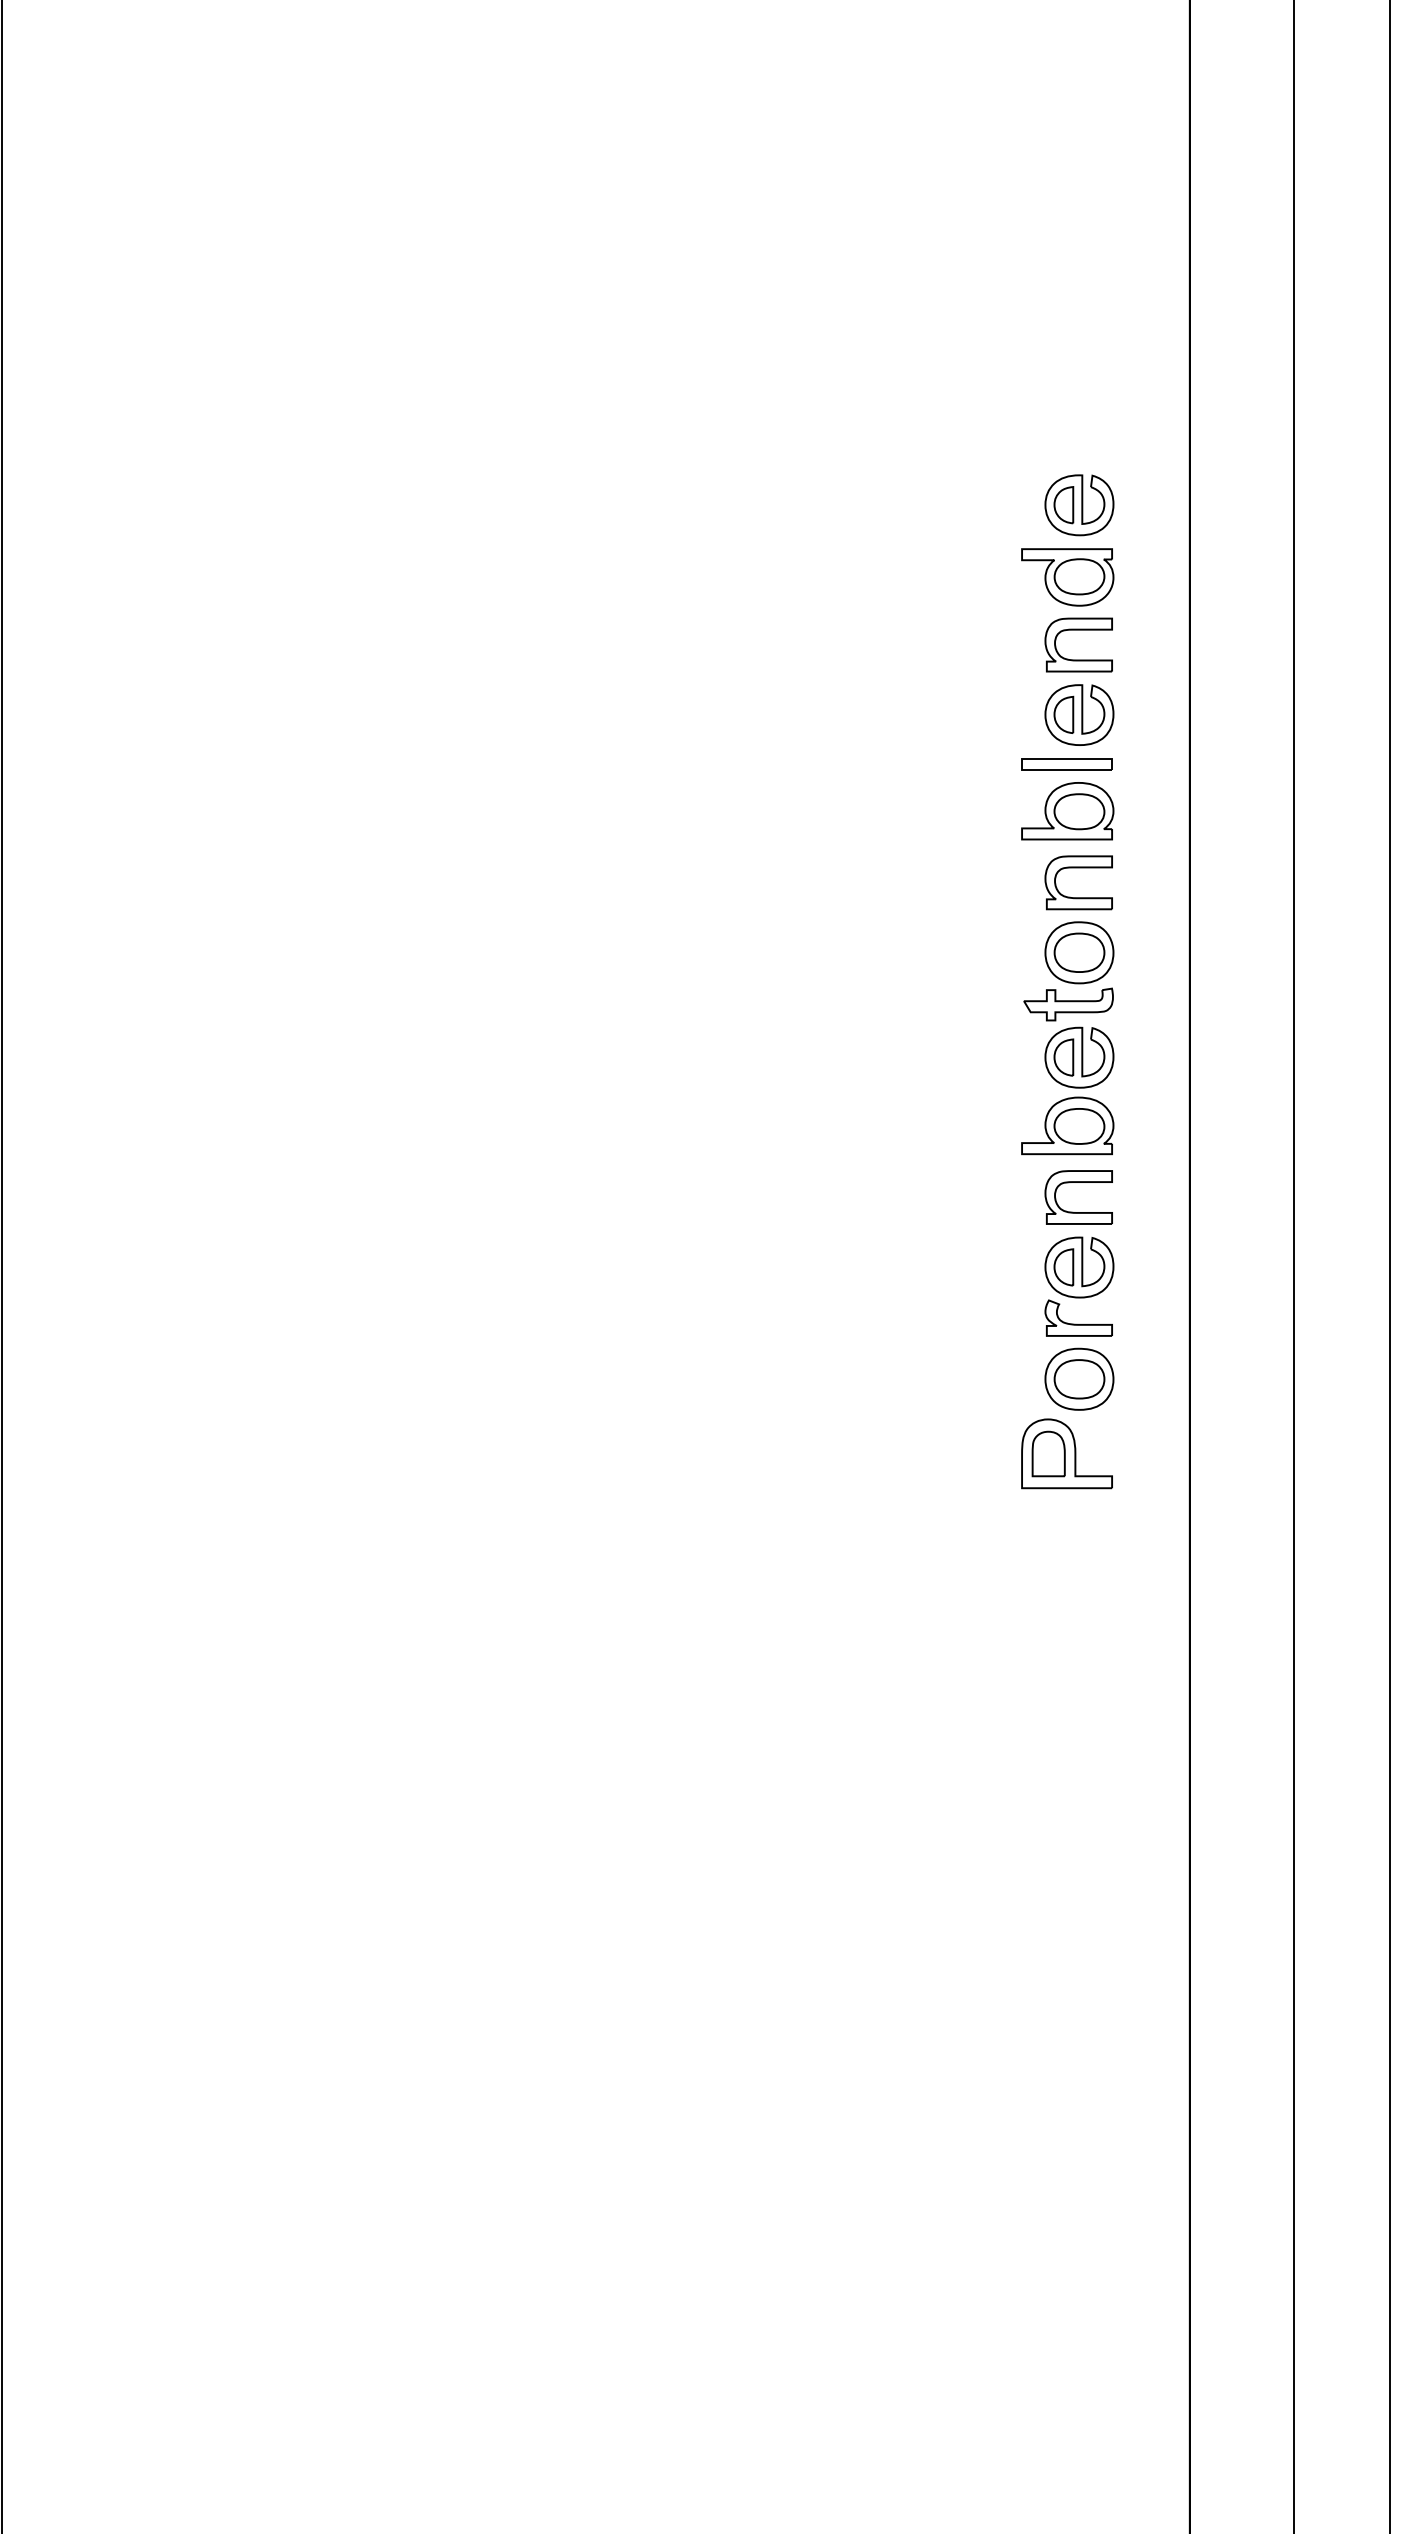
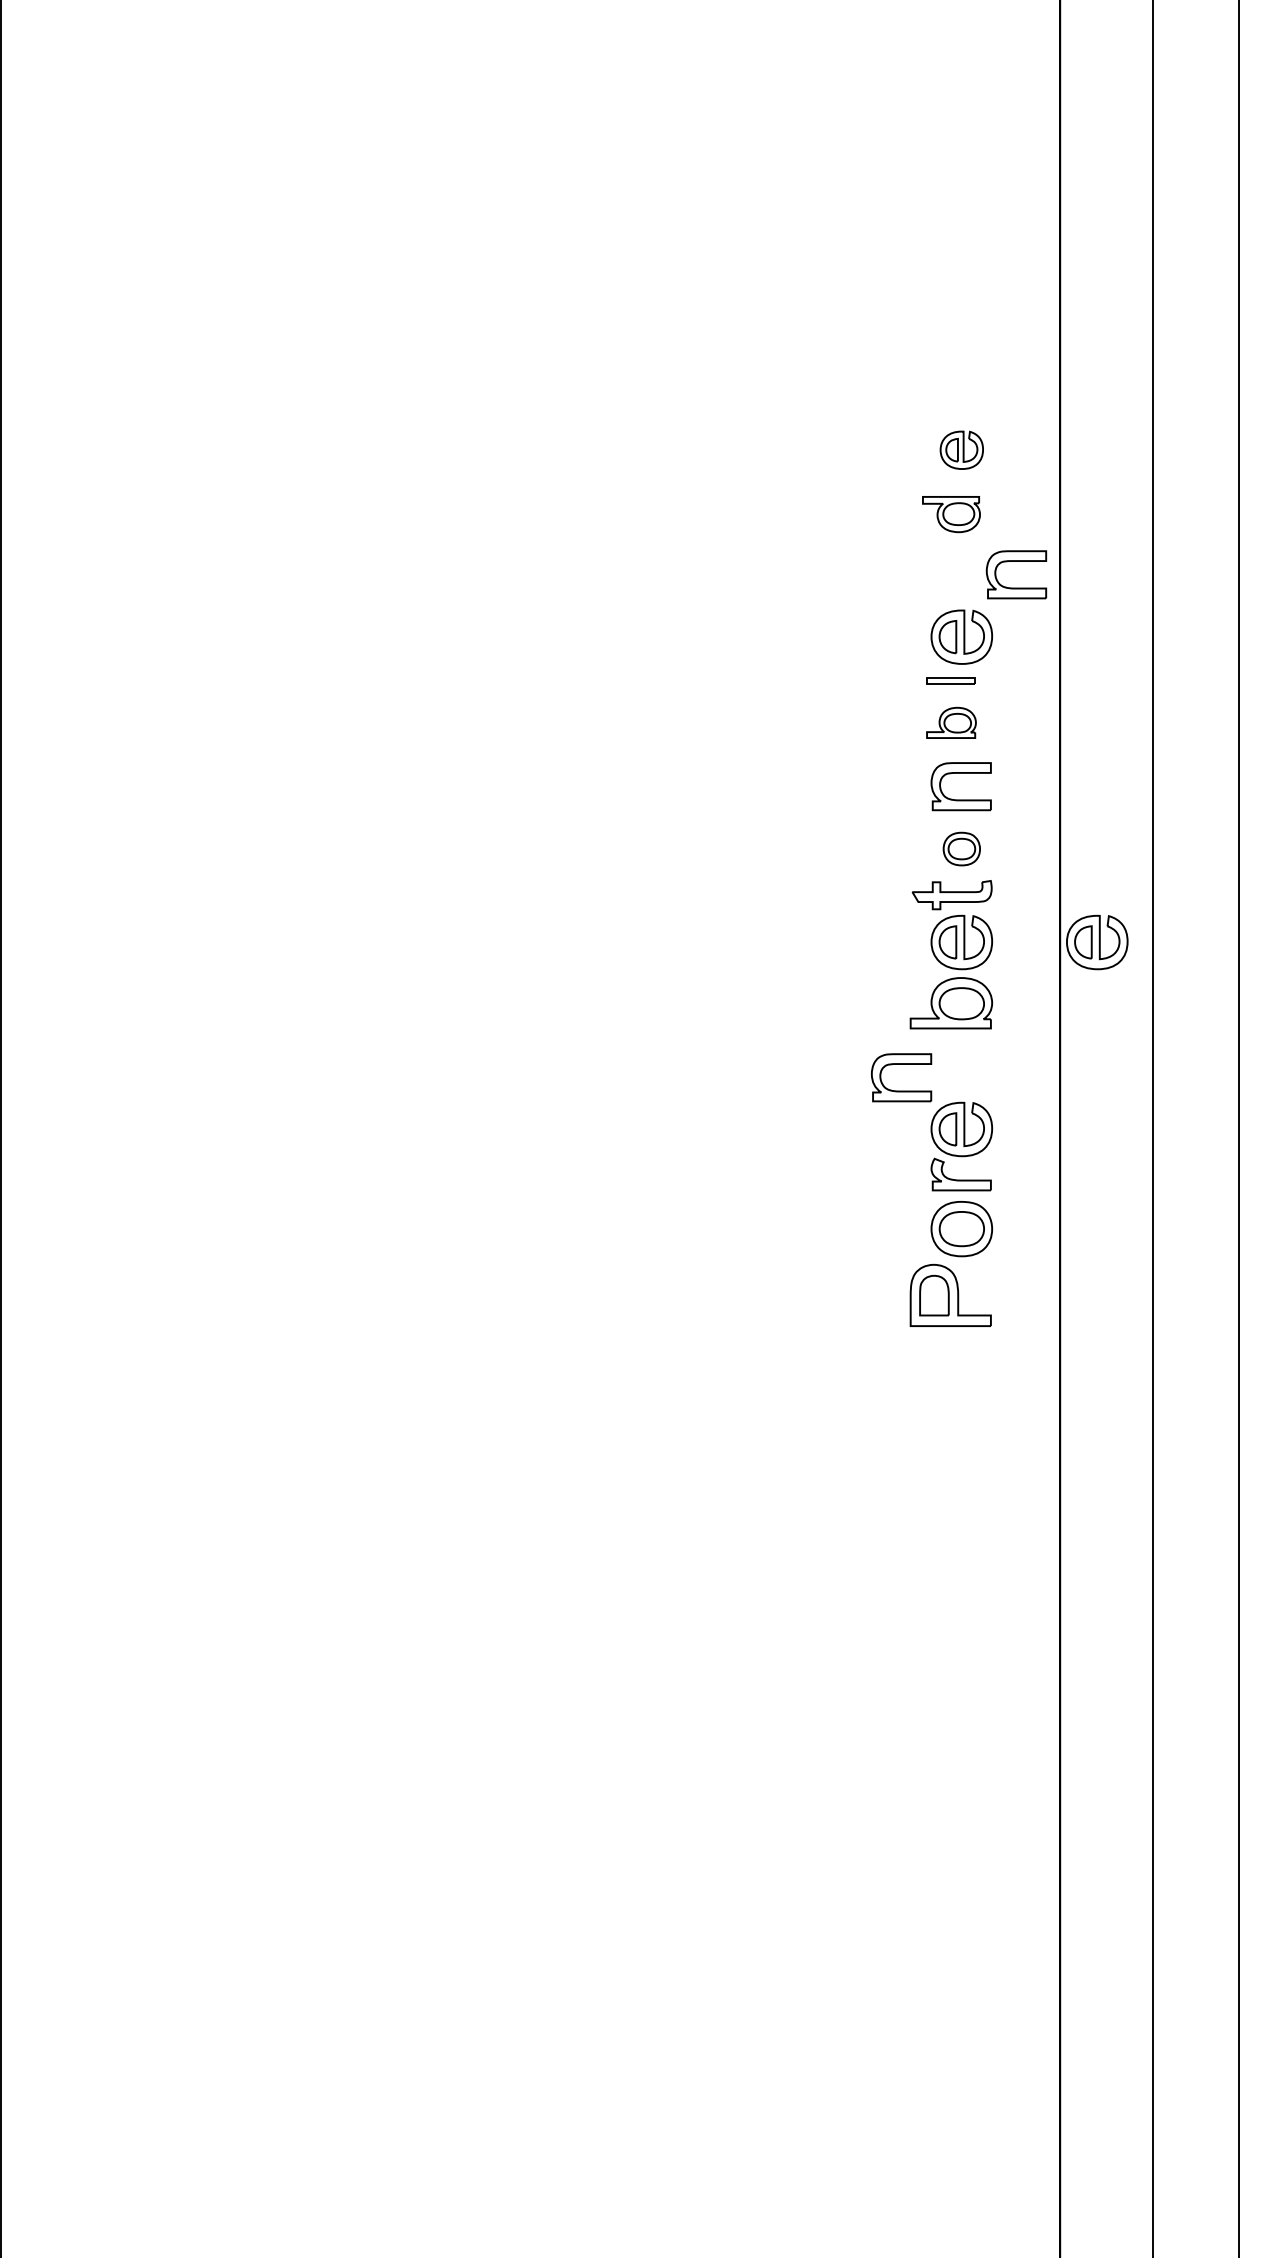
part: (1079, 505) -> (961, 450), size x0.7
part: (1067, 577) -> (951, 514), size x0.7
part: (1078, 630) -> (1016, 561), moved
part: (1066, 764) -> (950, 681), size x0.6
part: (1067, 811) -> (951, 723), size x0.6
part: (1079, 952) -> (961, 848), size x0.6
part: (1231, 1057) -> (1097, 942), added
part: (1078, 1182) -> (901, 1064), moved

